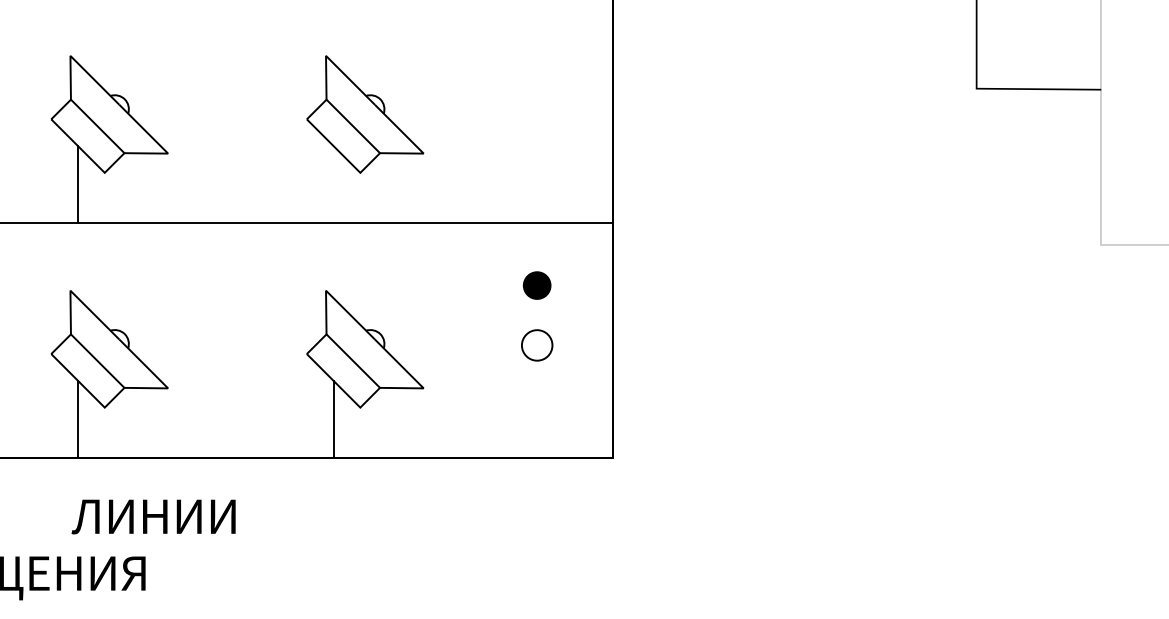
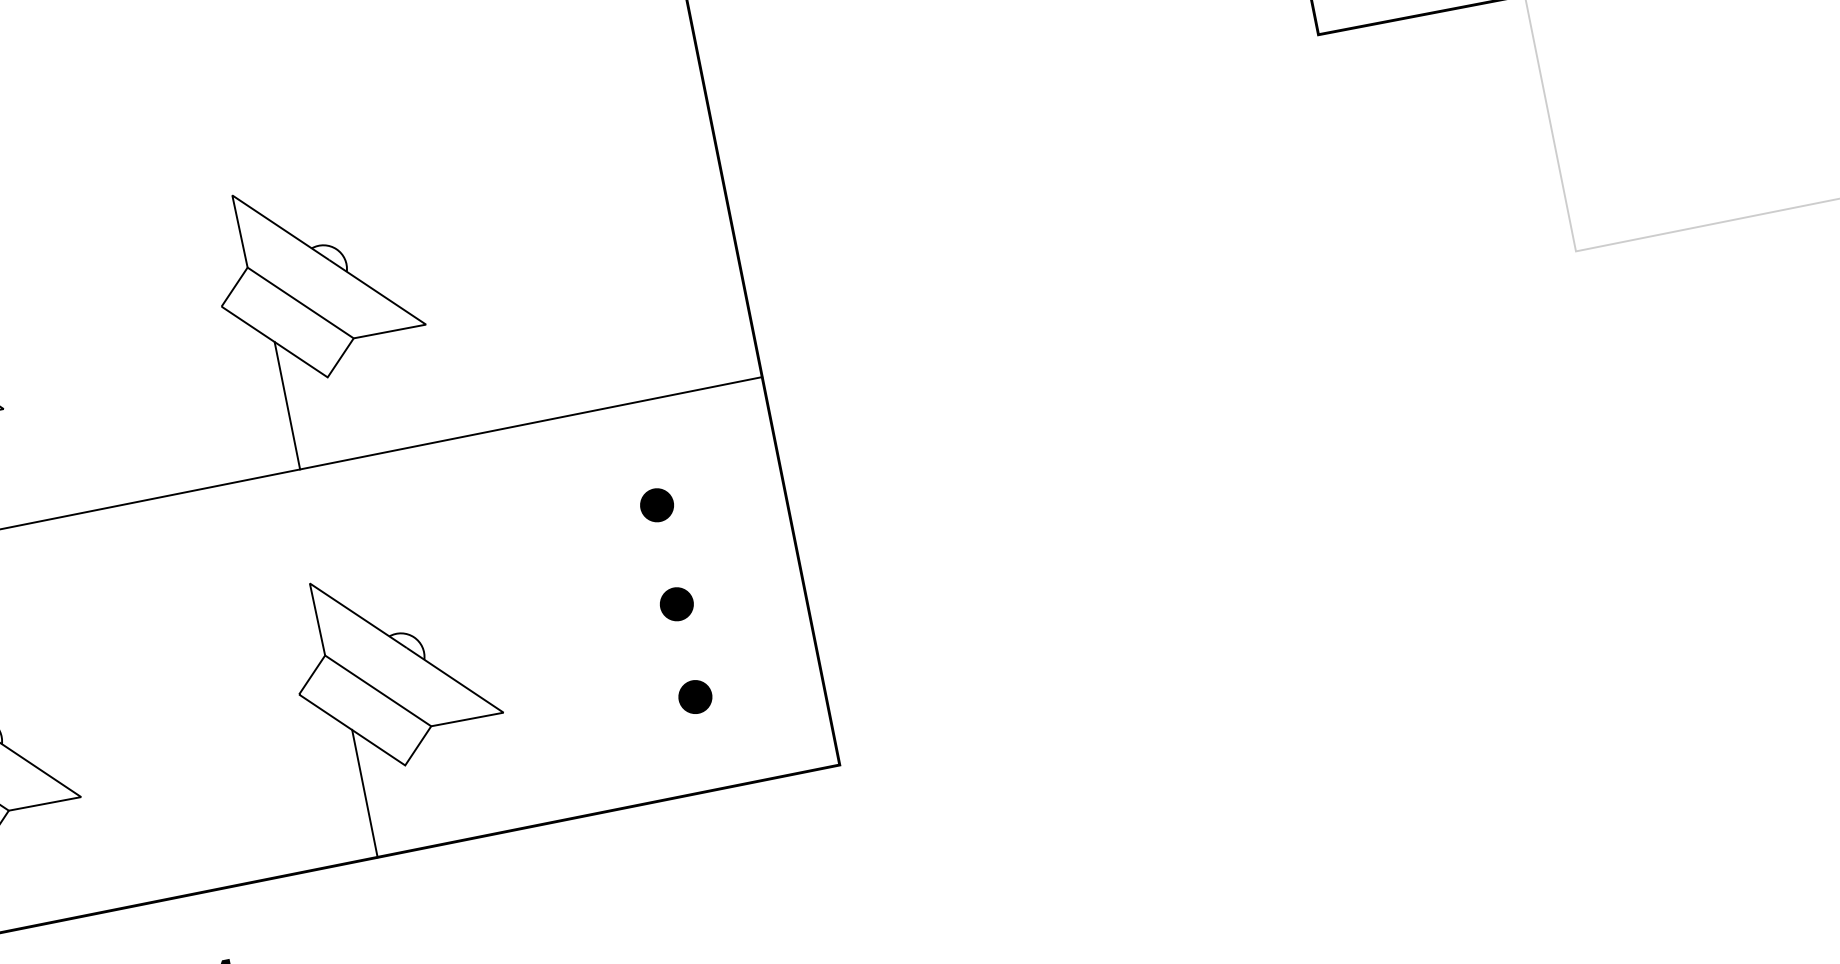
line: (333, 184) -> (287, 405), added
part: (536, 285) -> (656, 505), size x0.71
part: (536, 345) -> (675, 604), size x0.62
part: (536, 401) -> (694, 697), added

